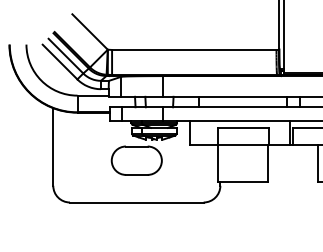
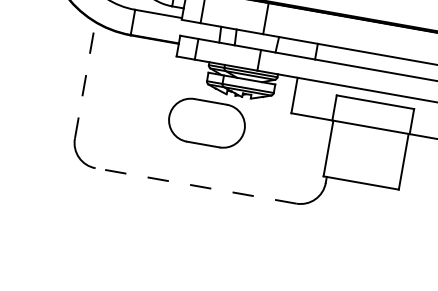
line: (53, 146) -> (85, 79), solid -> dashed
line: (136, 202) -> (195, 185), solid -> dashed

